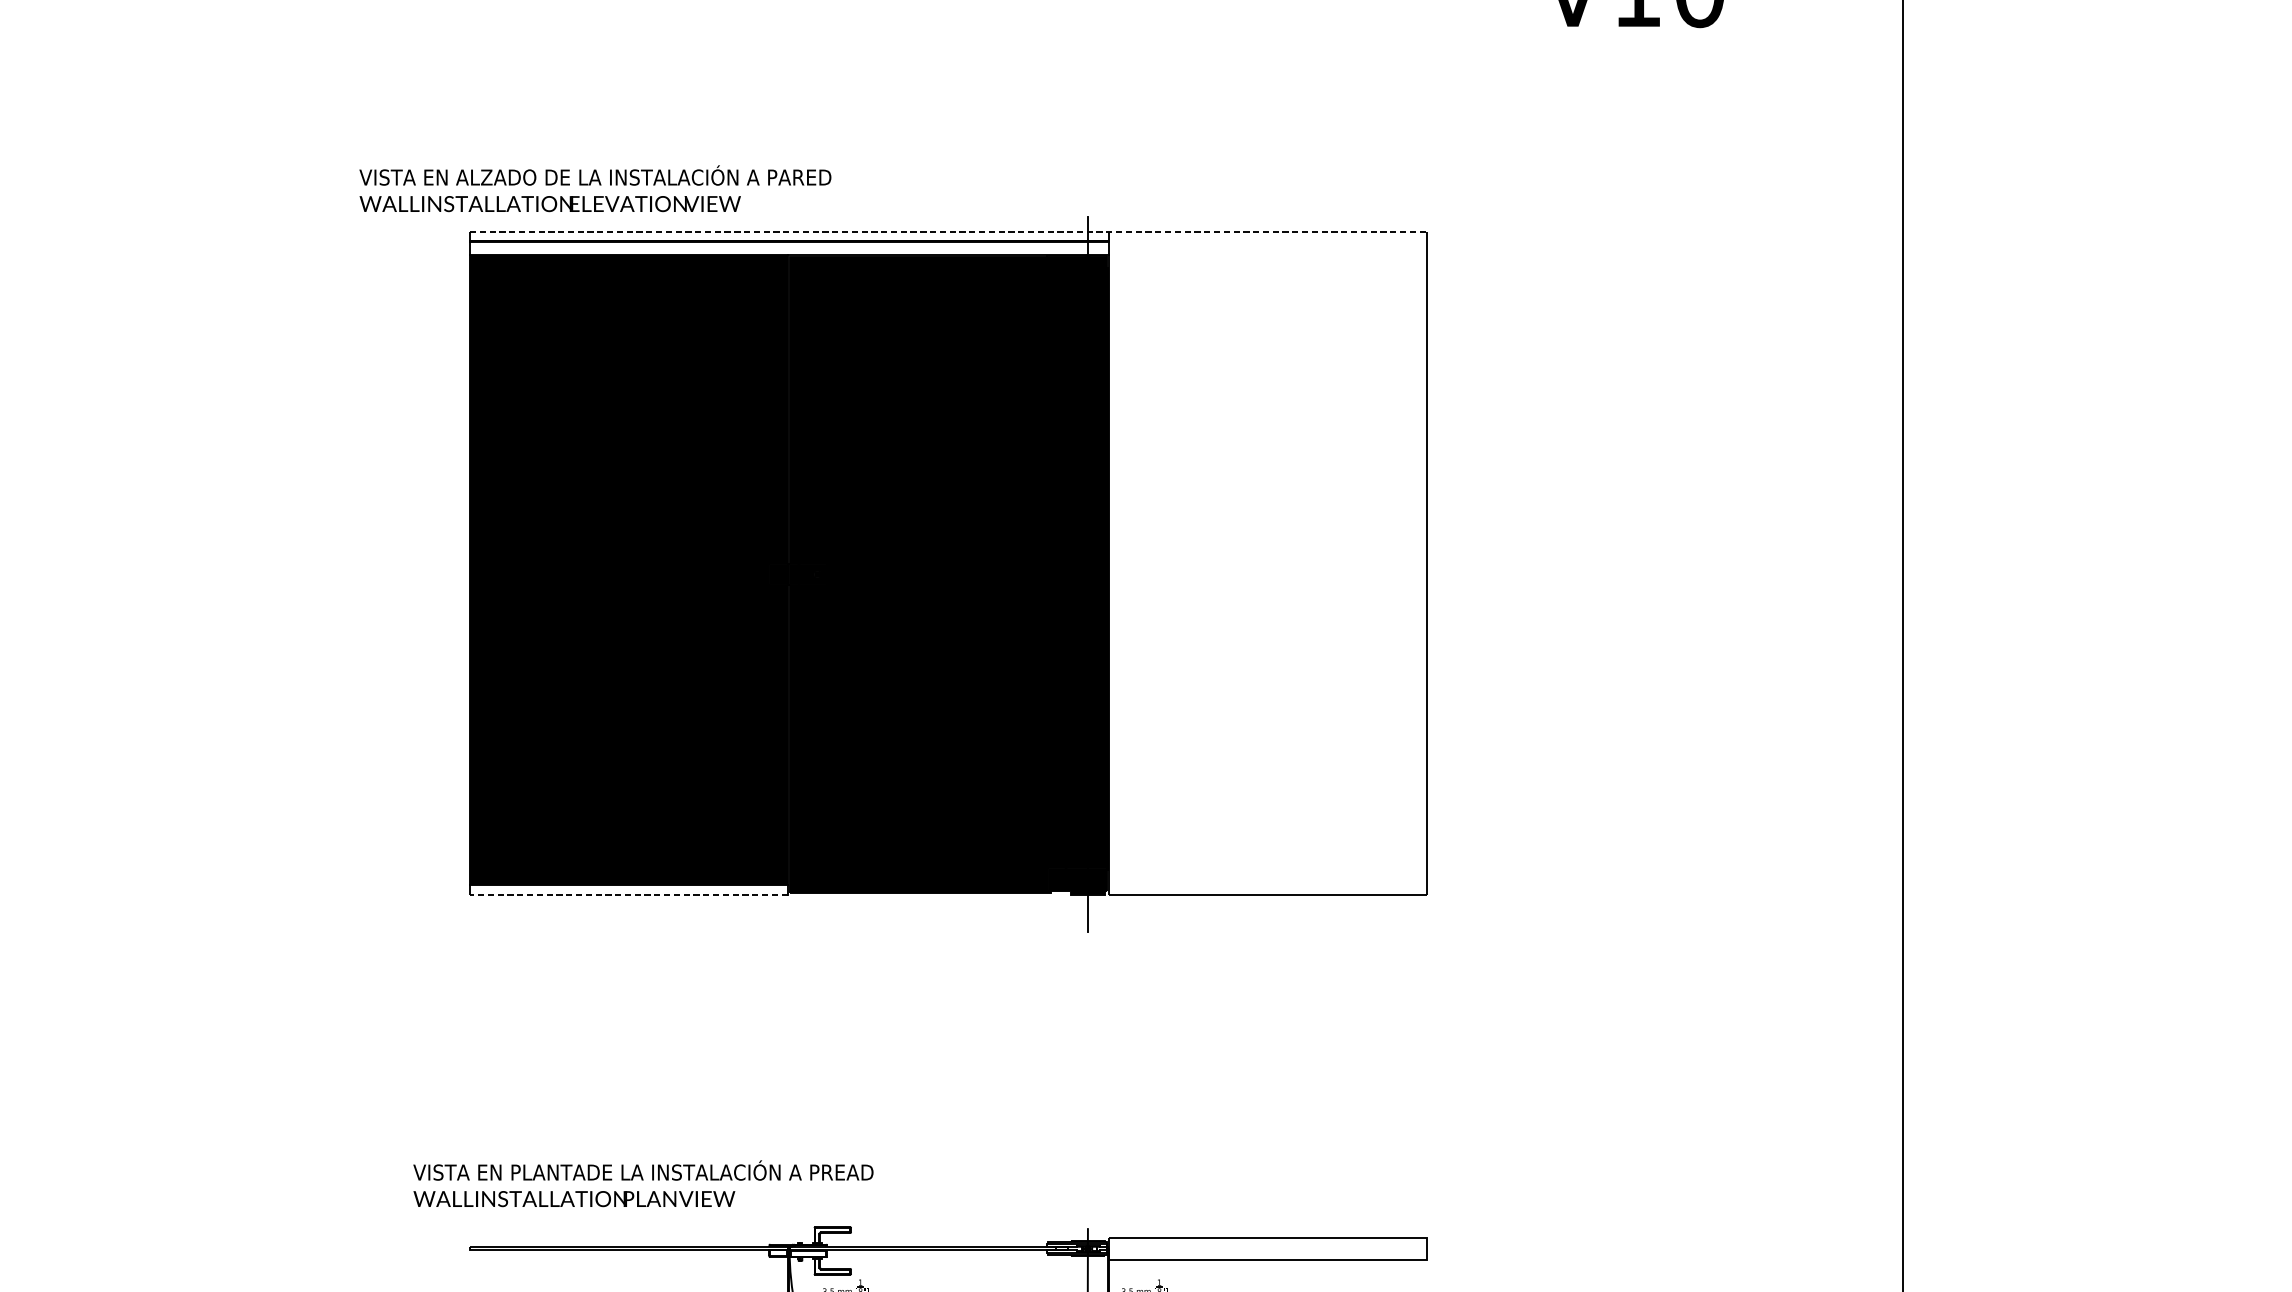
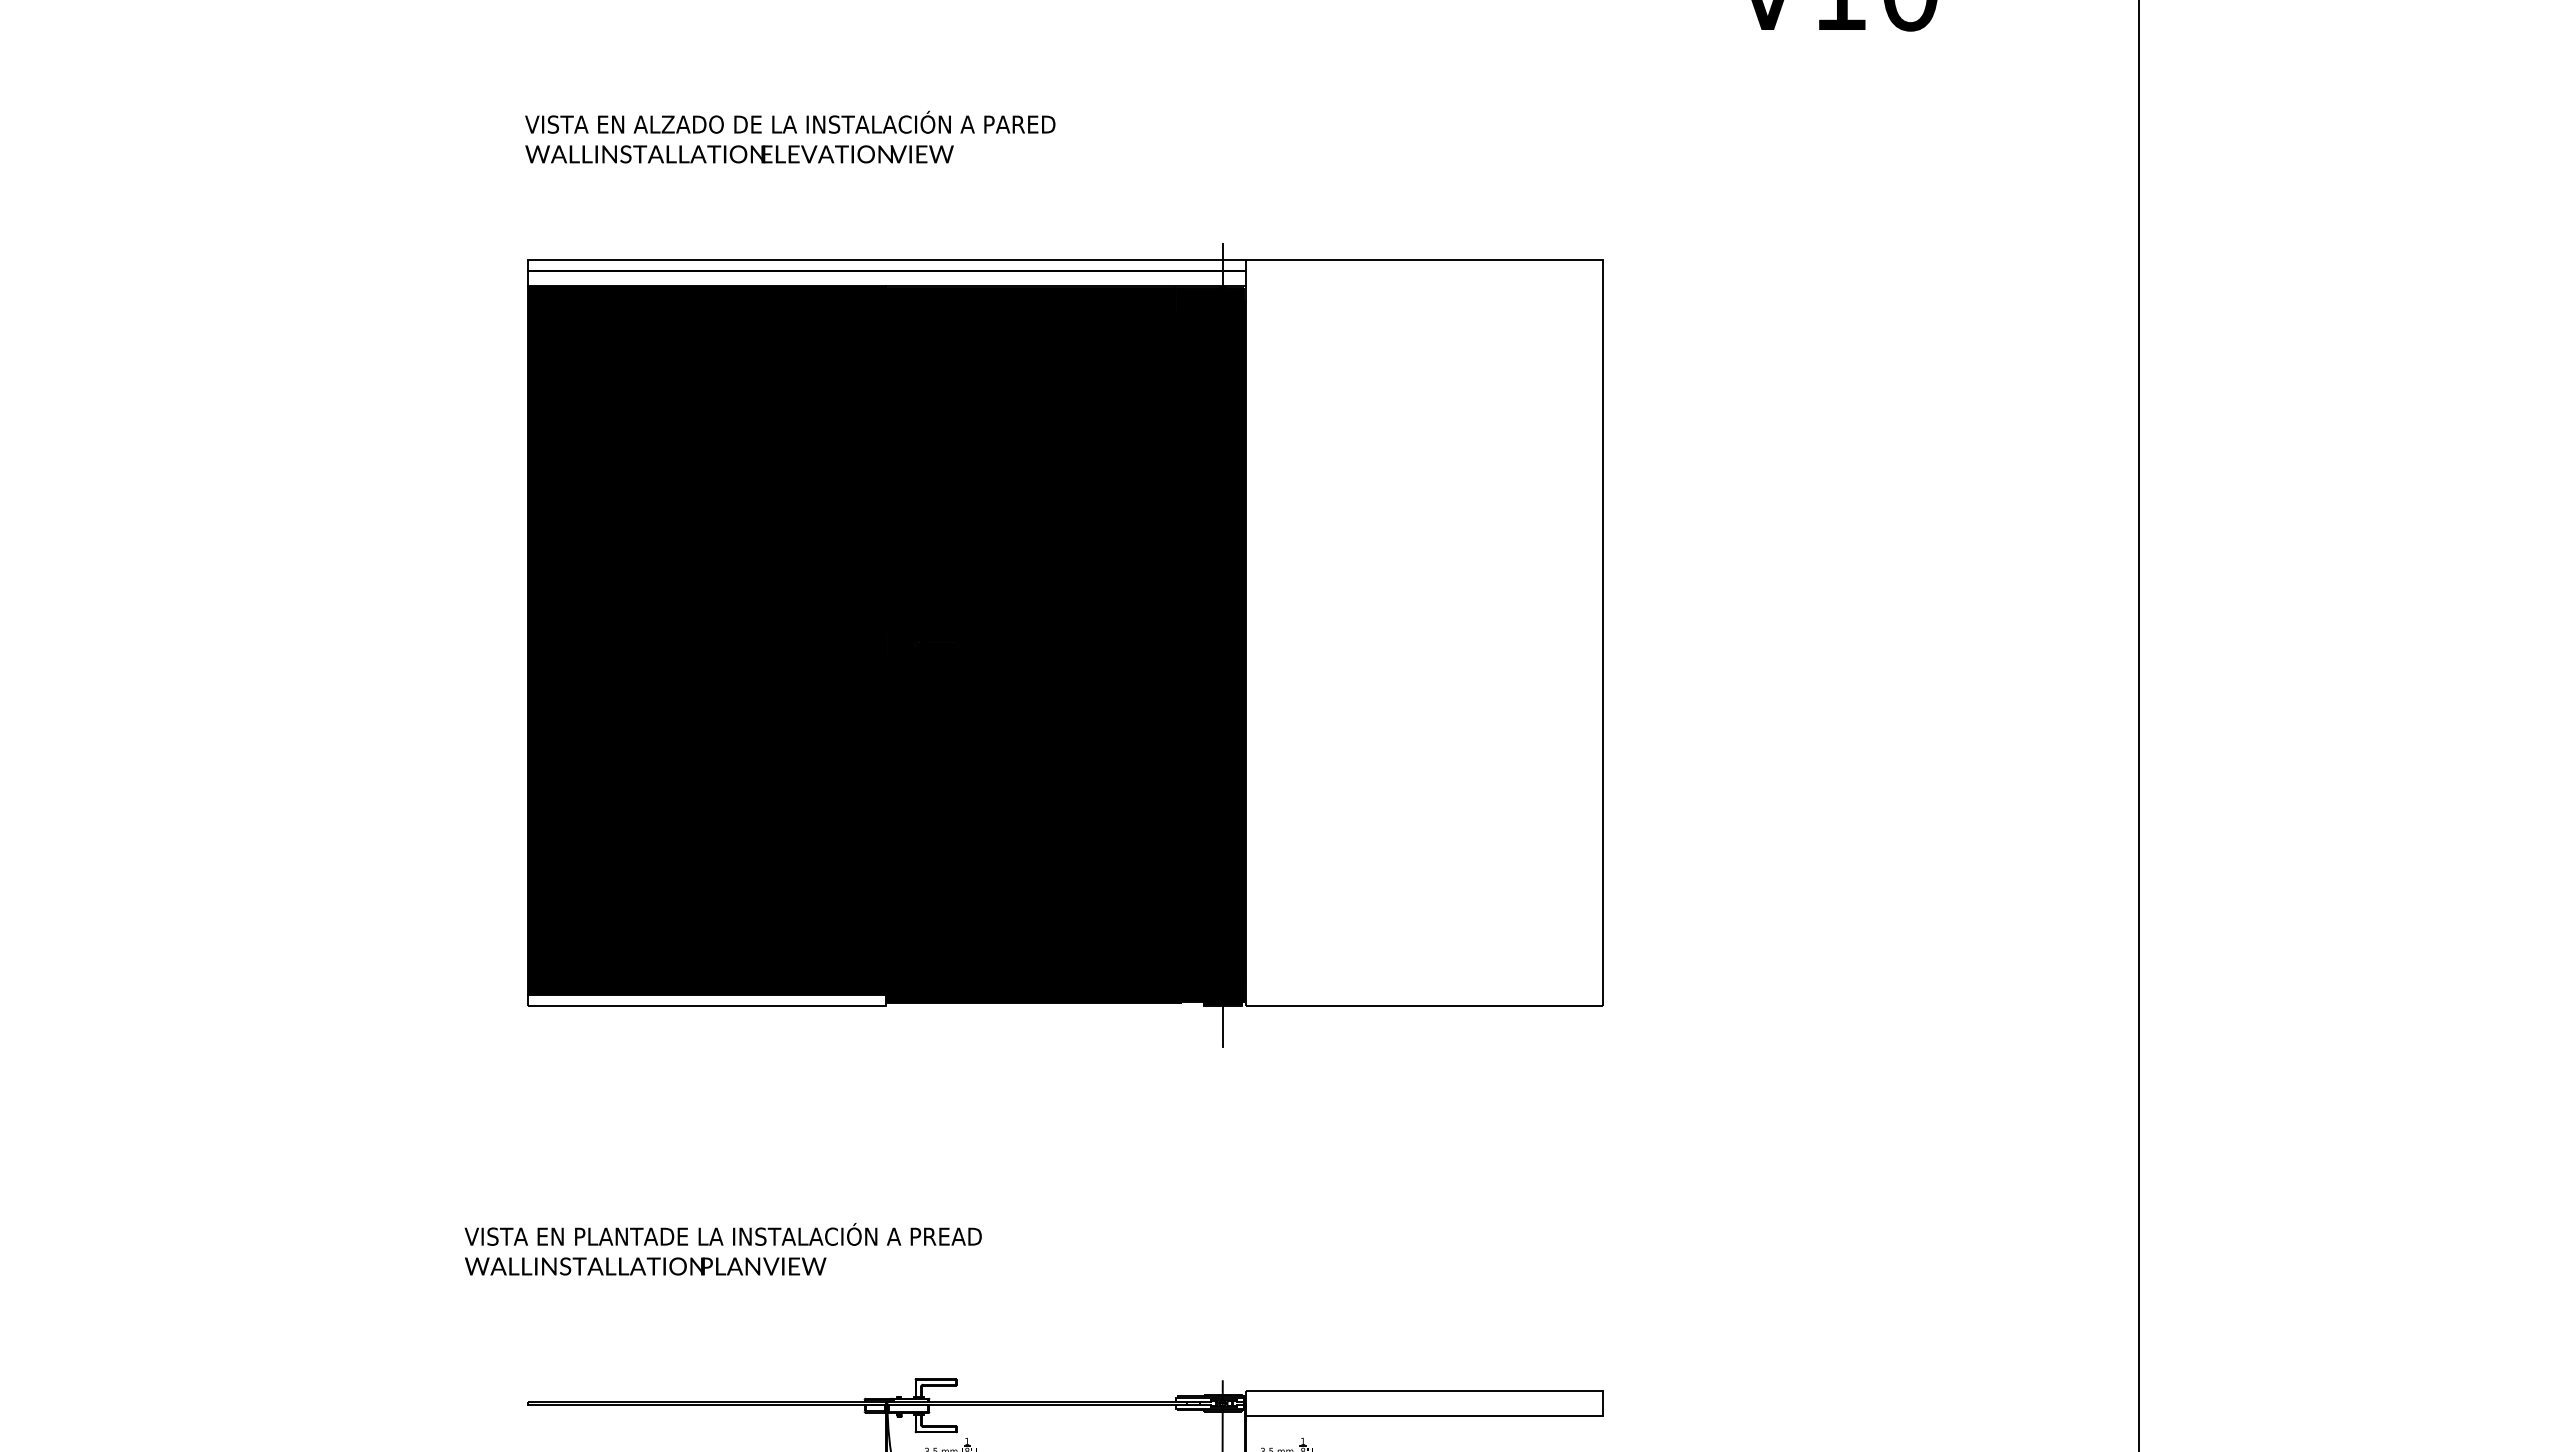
text: (595, 188) -> (790, 136), moved
line: (947, 231) -> (1065, 260), dashed -> solid
line: (628, 894) -> (706, 1005), dashed -> solid
text: (642, 1183) -> (722, 1249), moved

